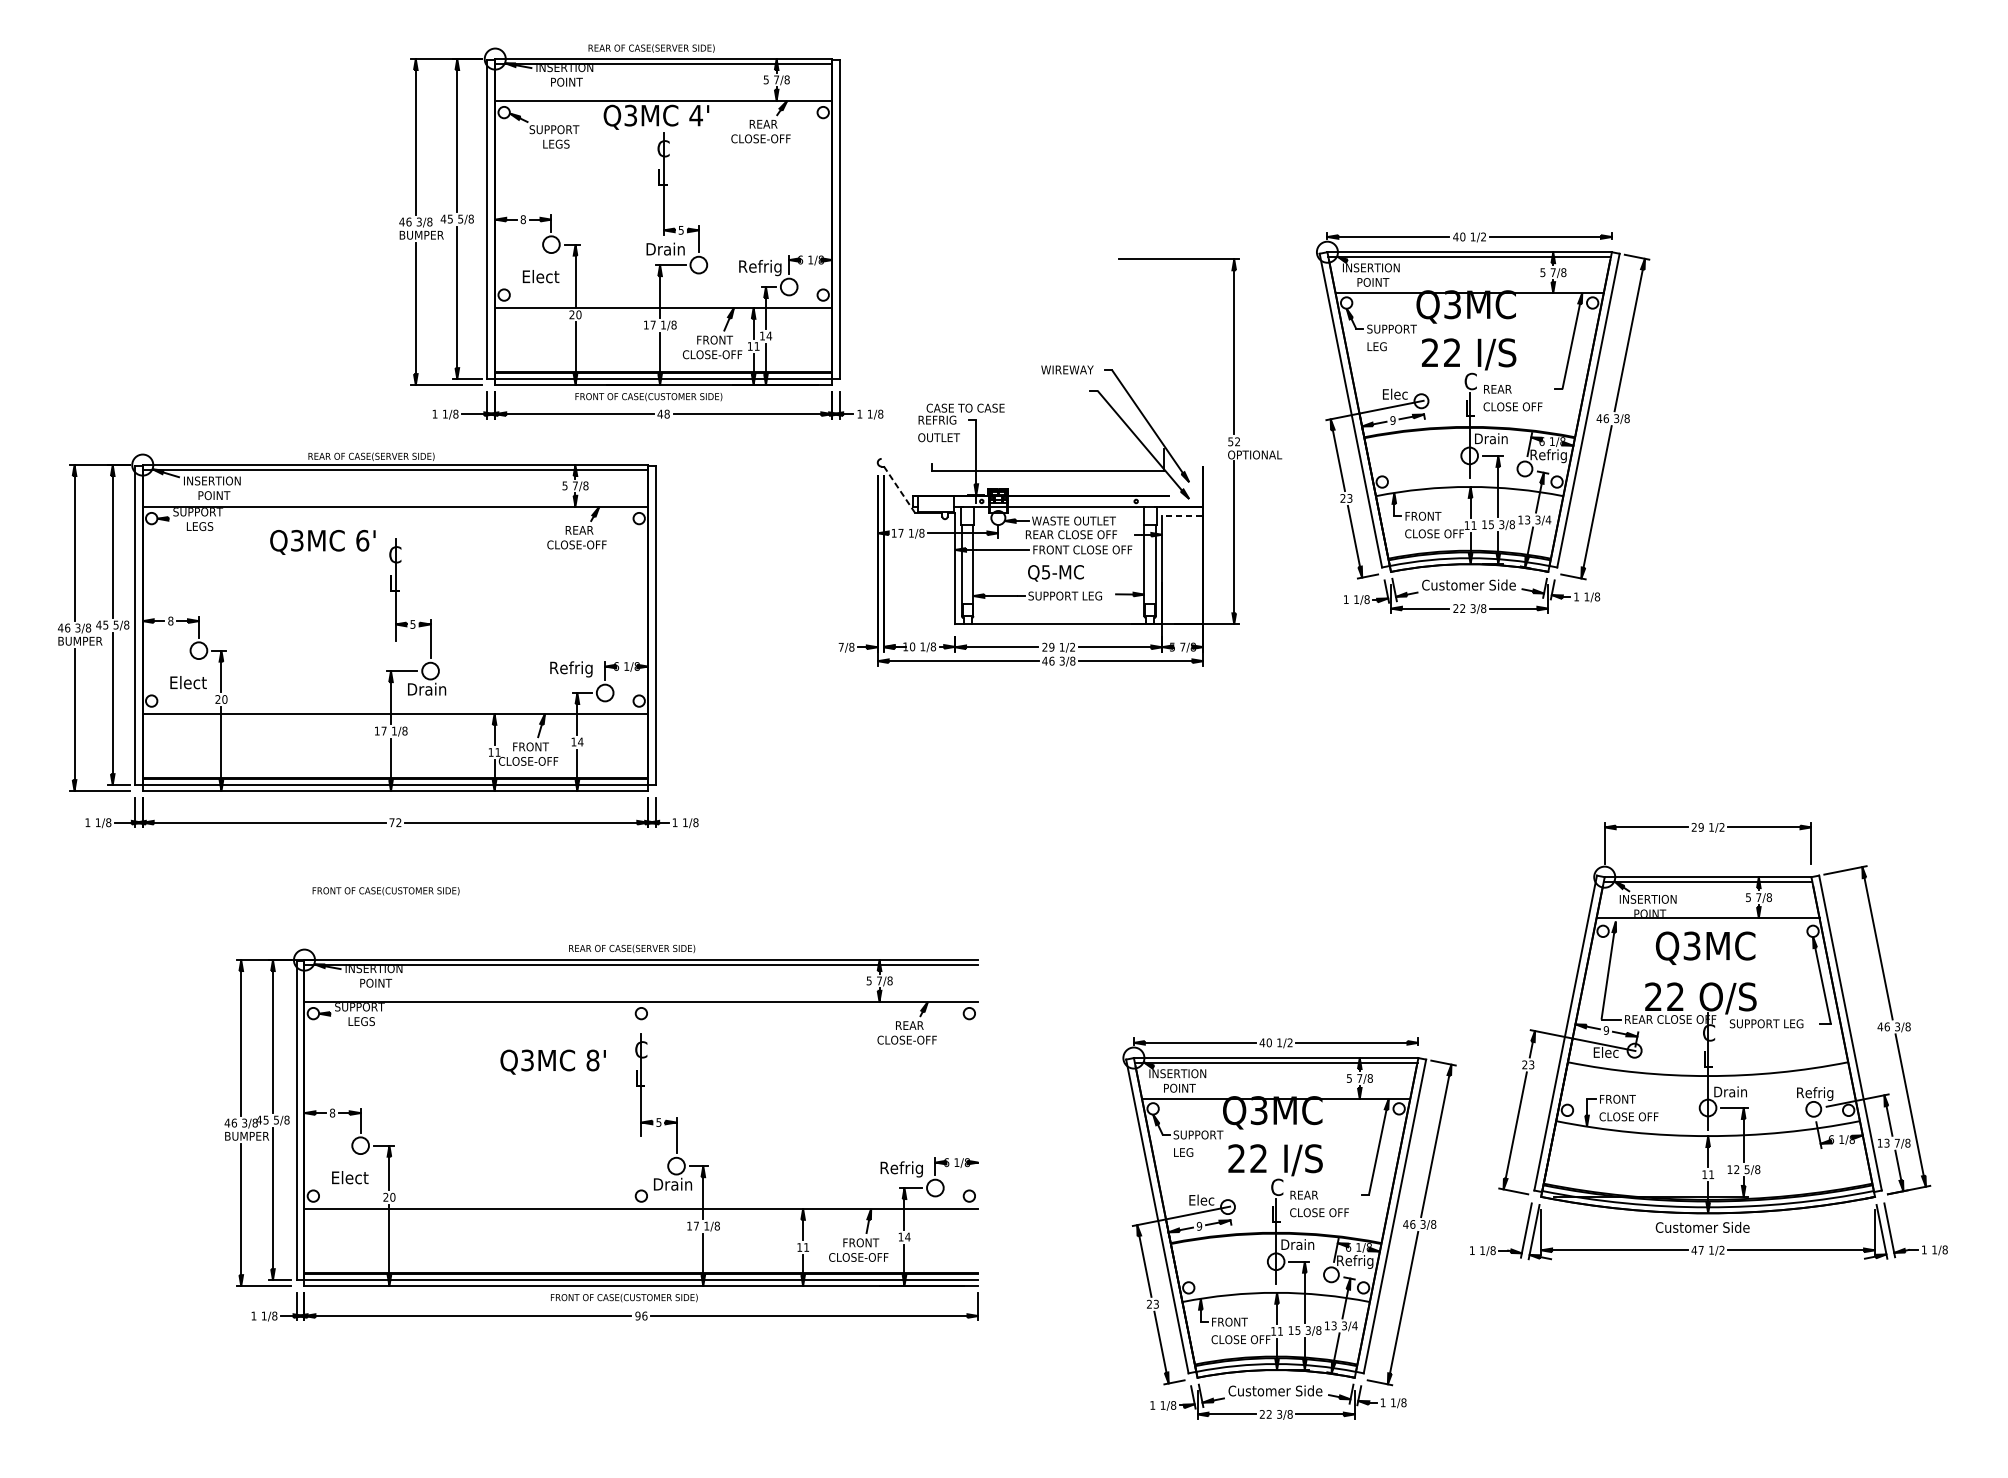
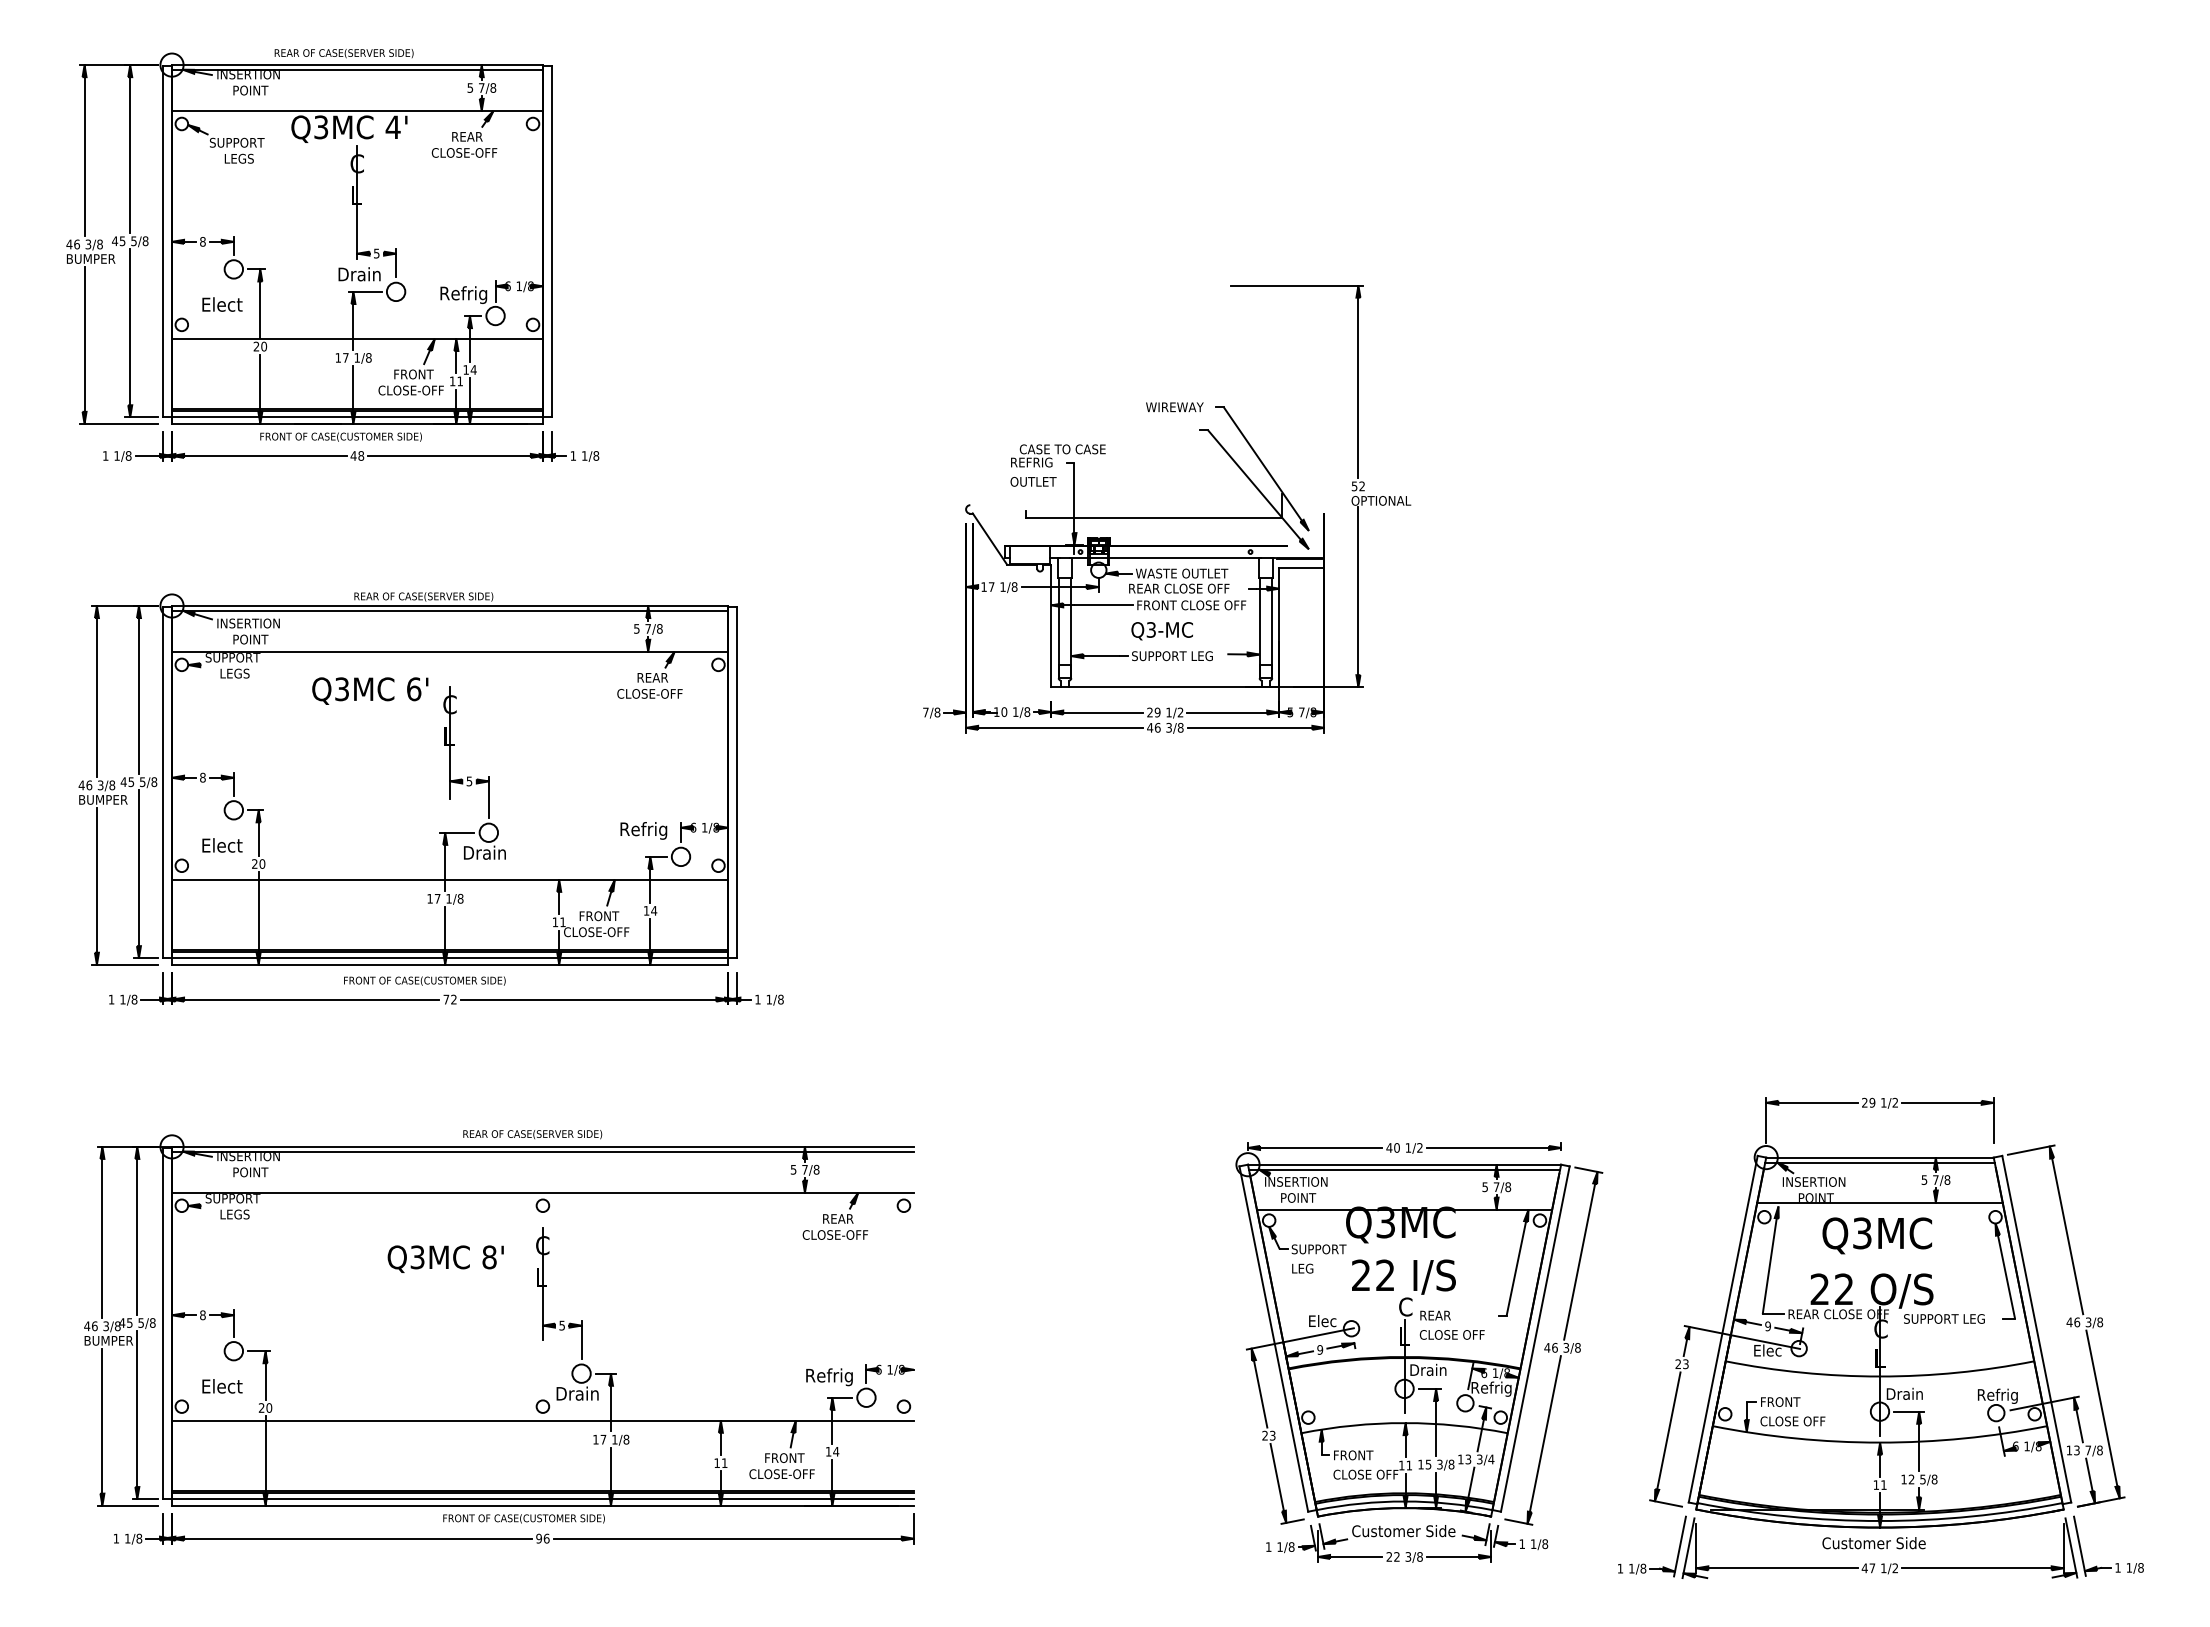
part: (641, 232) -> (332, 255), moved
part: (1483, 422) -> (1632, 465), removed
line: (899, 489) -> (989, 538), dashed -> solid
line: (1182, 515) -> (1301, 567), dashed -> solid
text: (1046, 571) -> (1151, 629), Q5-MC -> Q3-MC
part: (377, 639) -> (430, 798), moved
part: (1708, 1040) -> (1880, 1337), moved
part: (641, 1133) -> (542, 1337), moved

